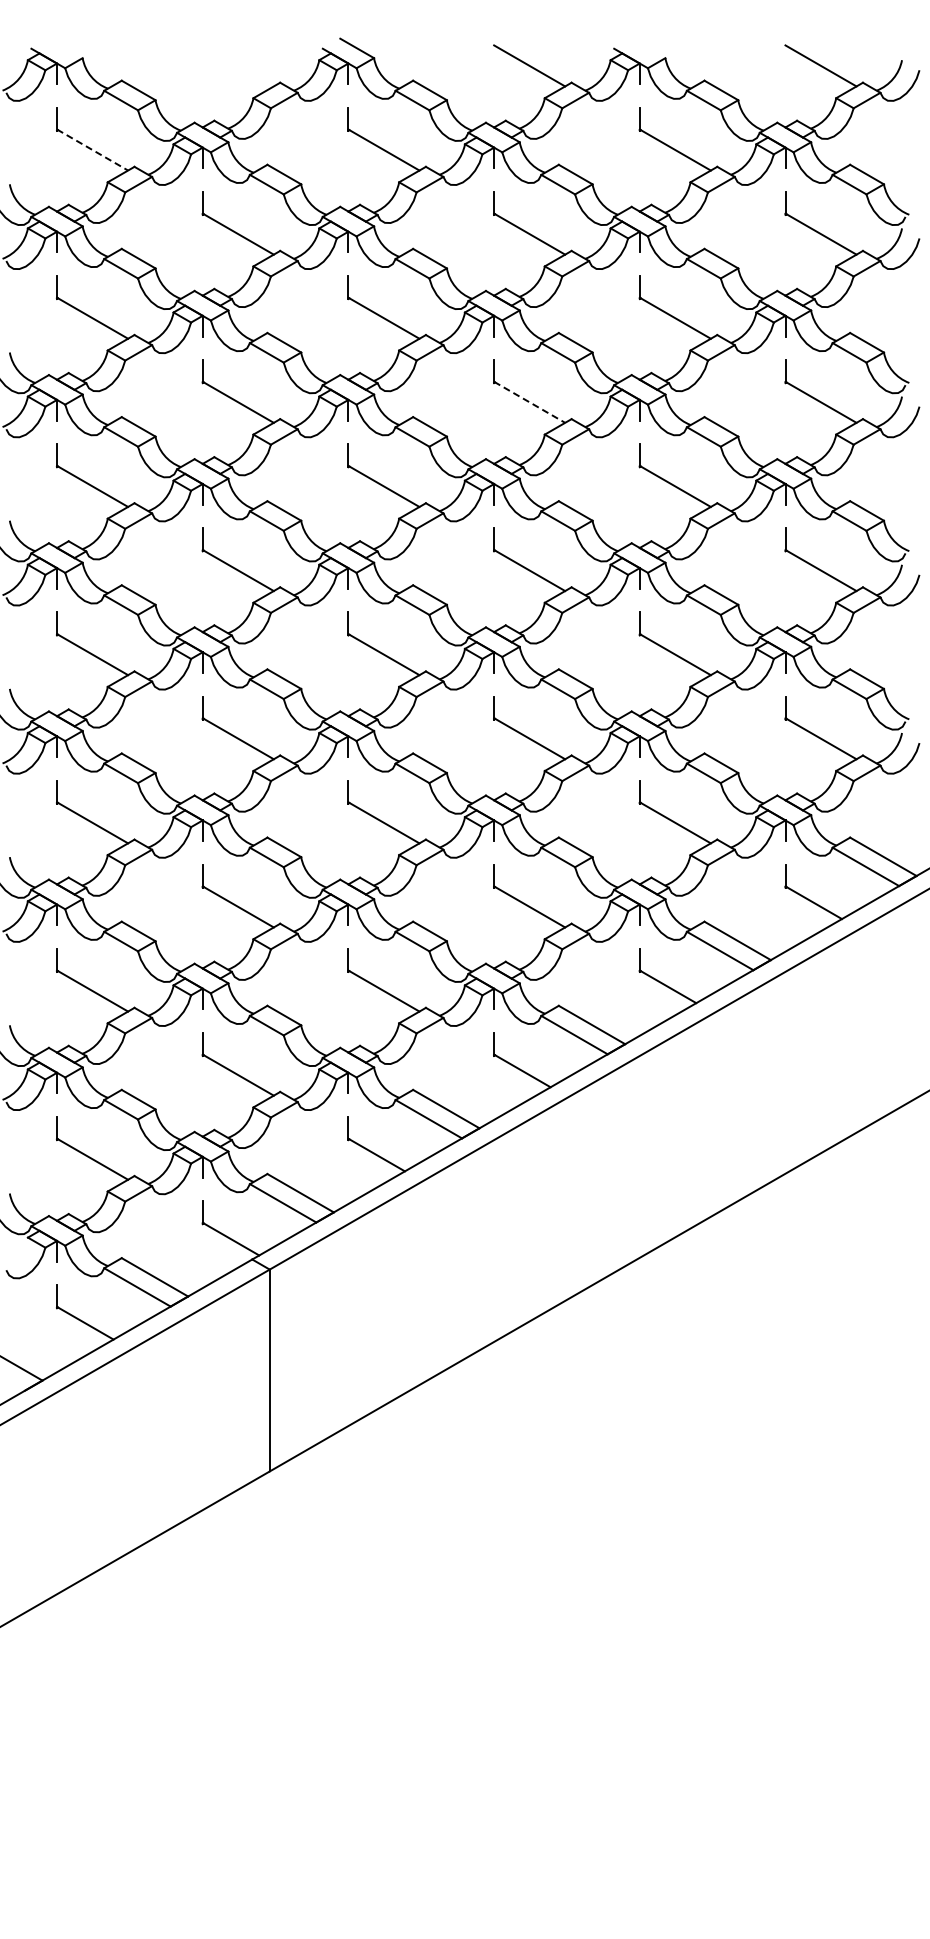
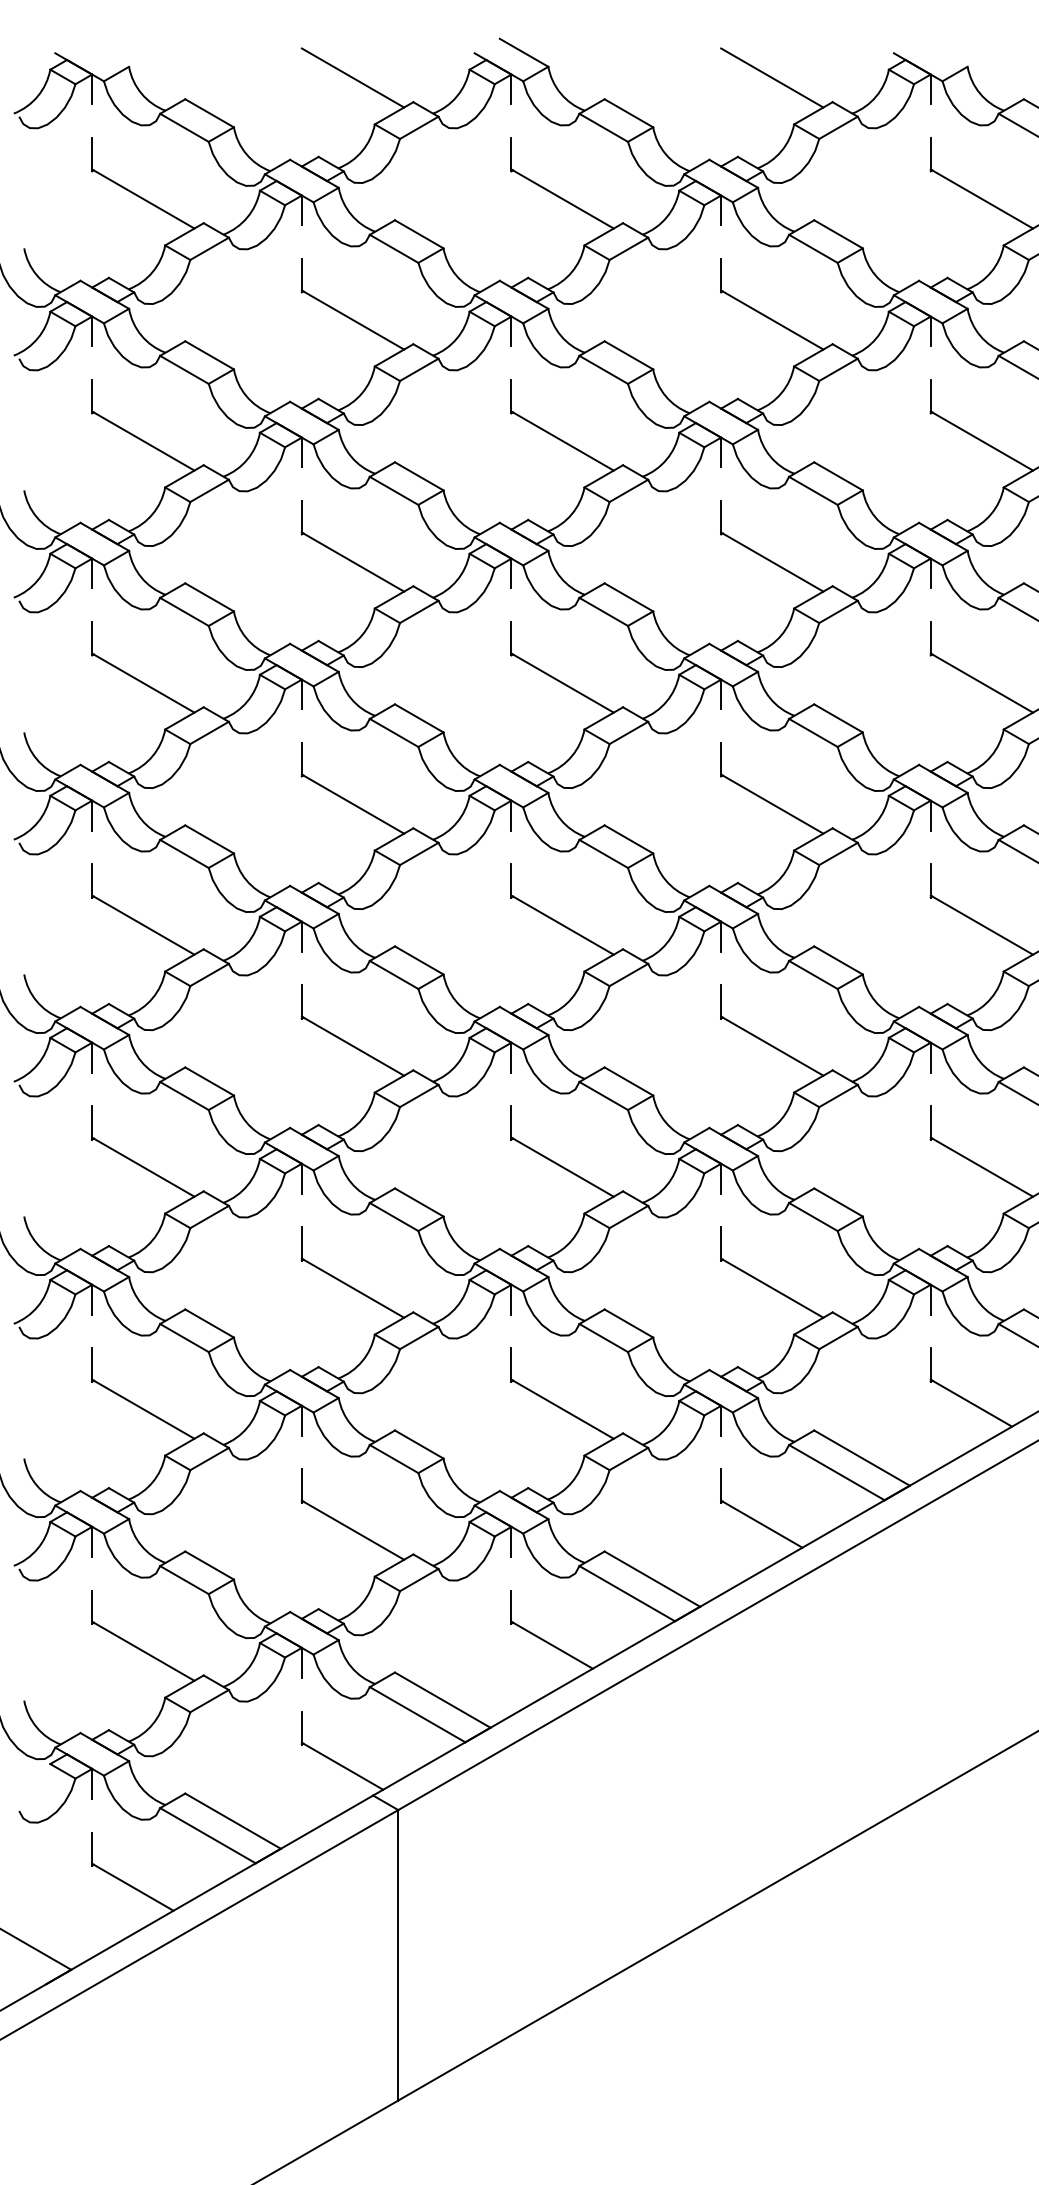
line: (237, 65) -> (351, 77), added
line: (93, 150) -> (144, 199), dashed -> solid
line: (530, 402) -> (773, 562), dashed -> solid

